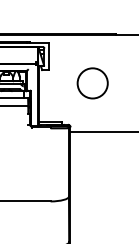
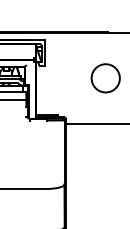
circle: (92, 83) -> (105, 78), moved

